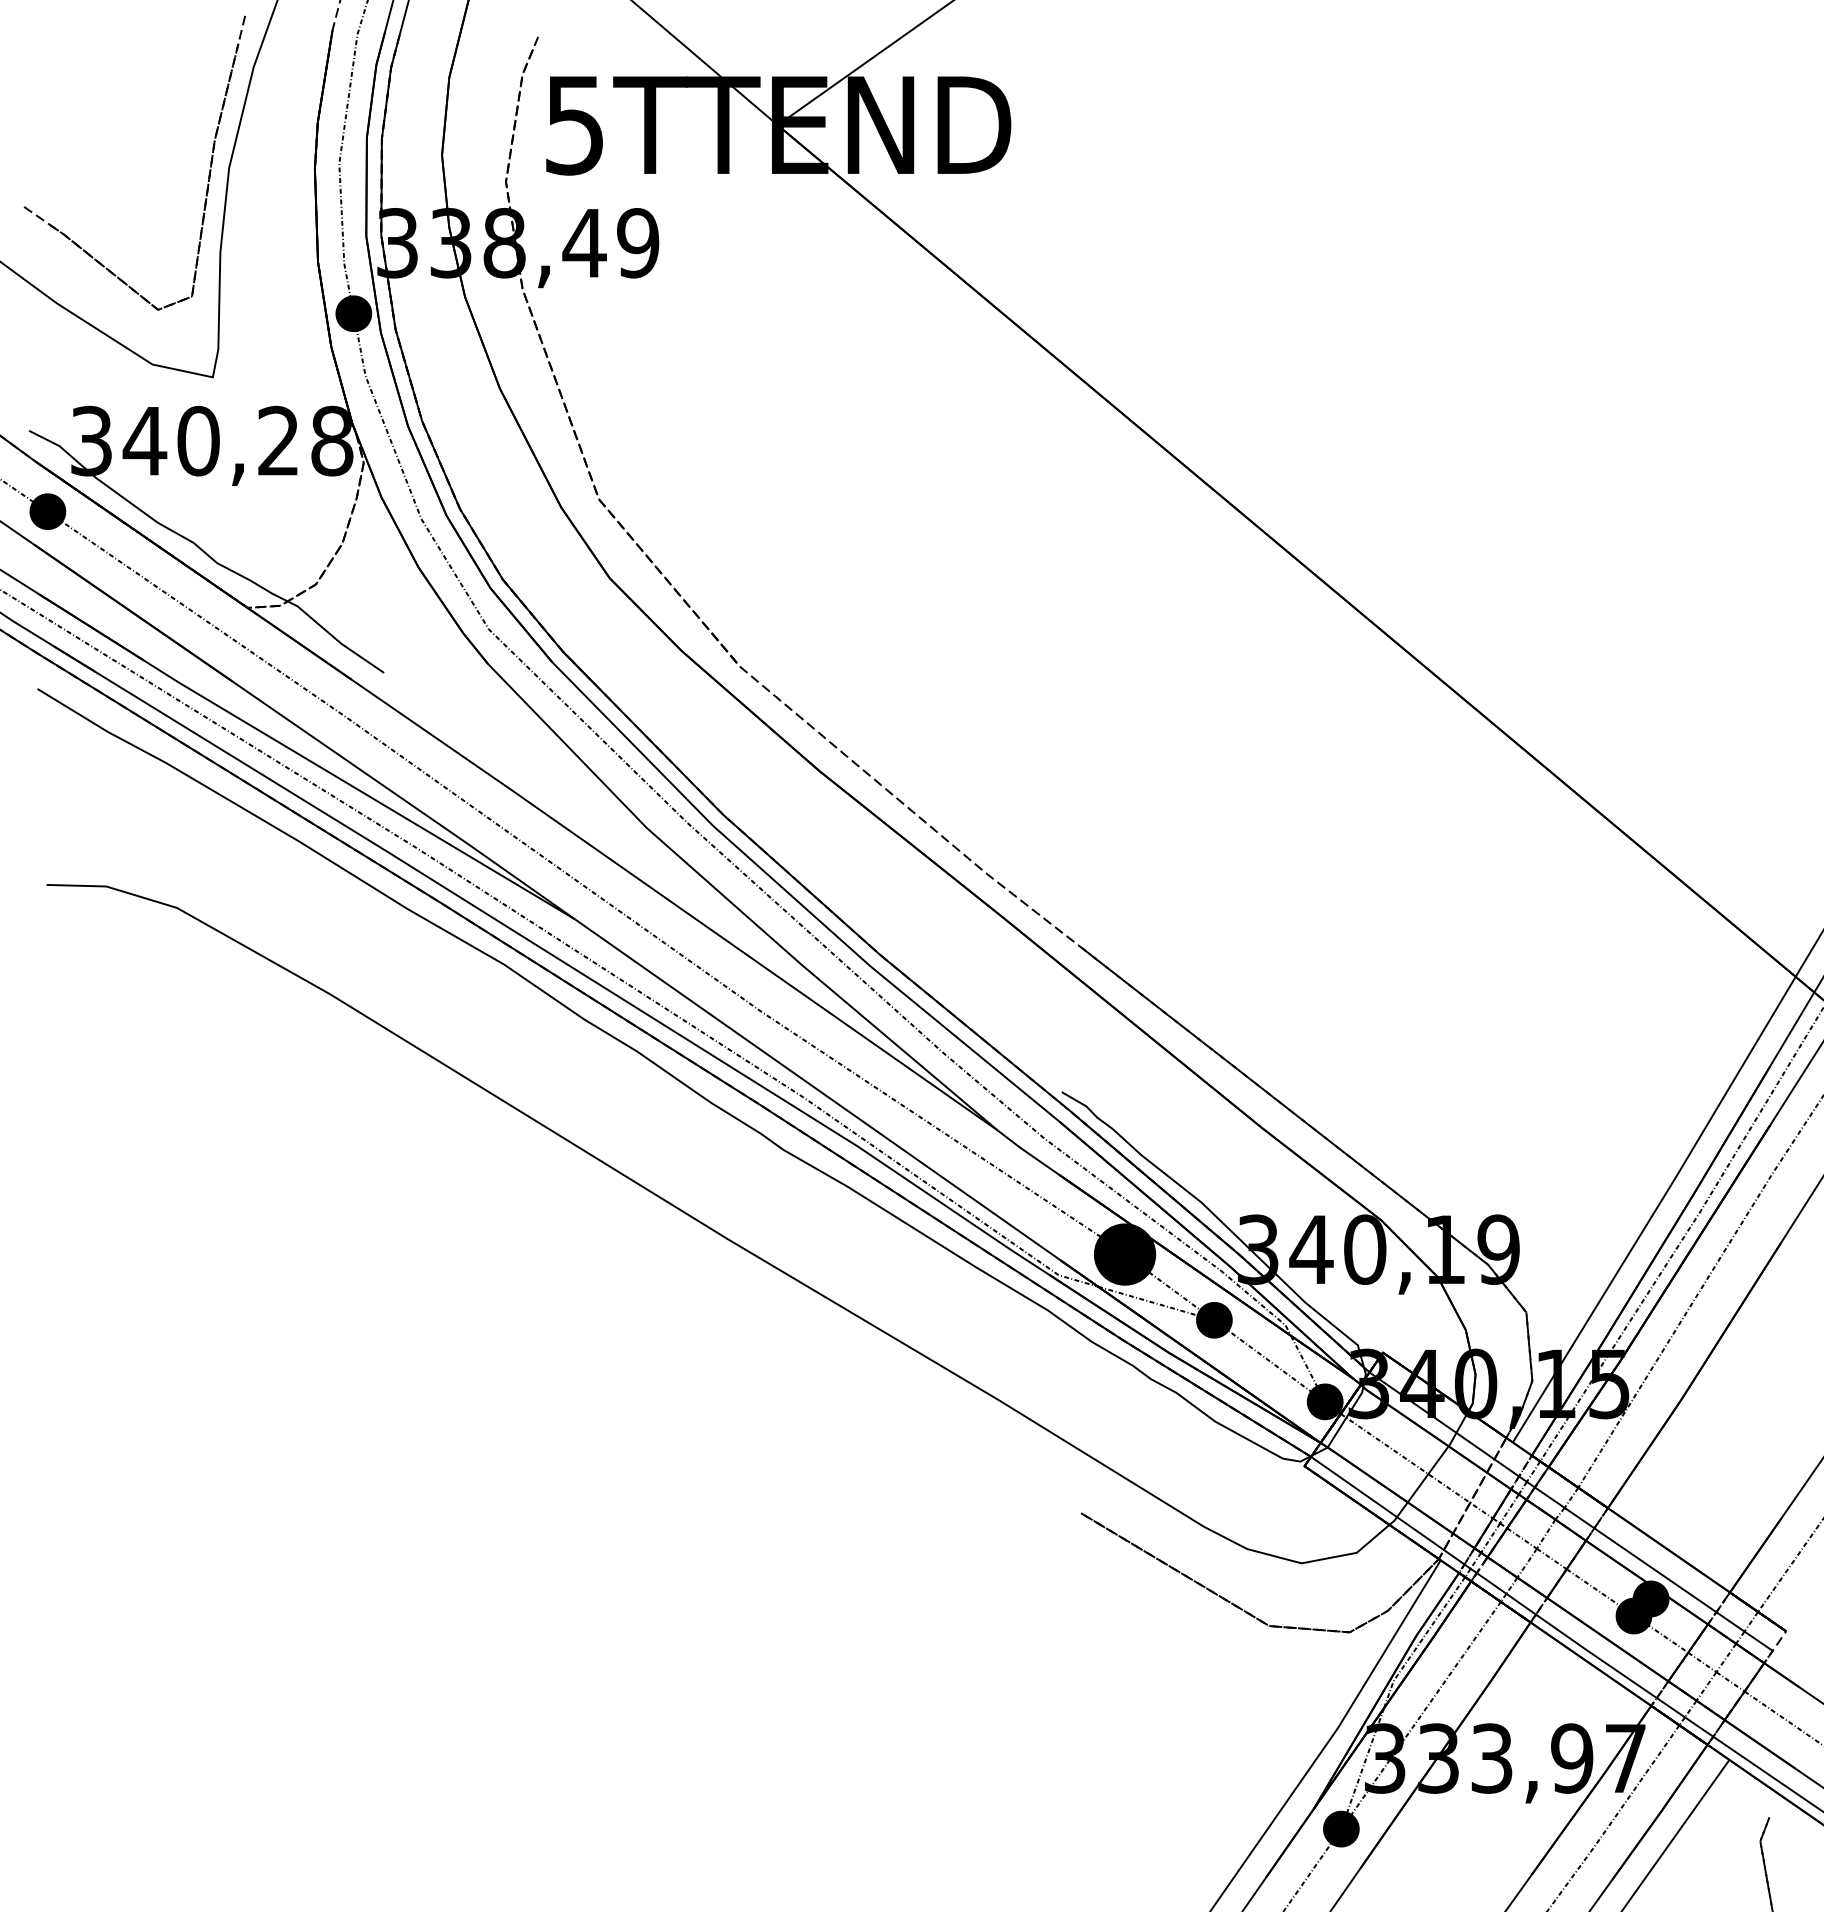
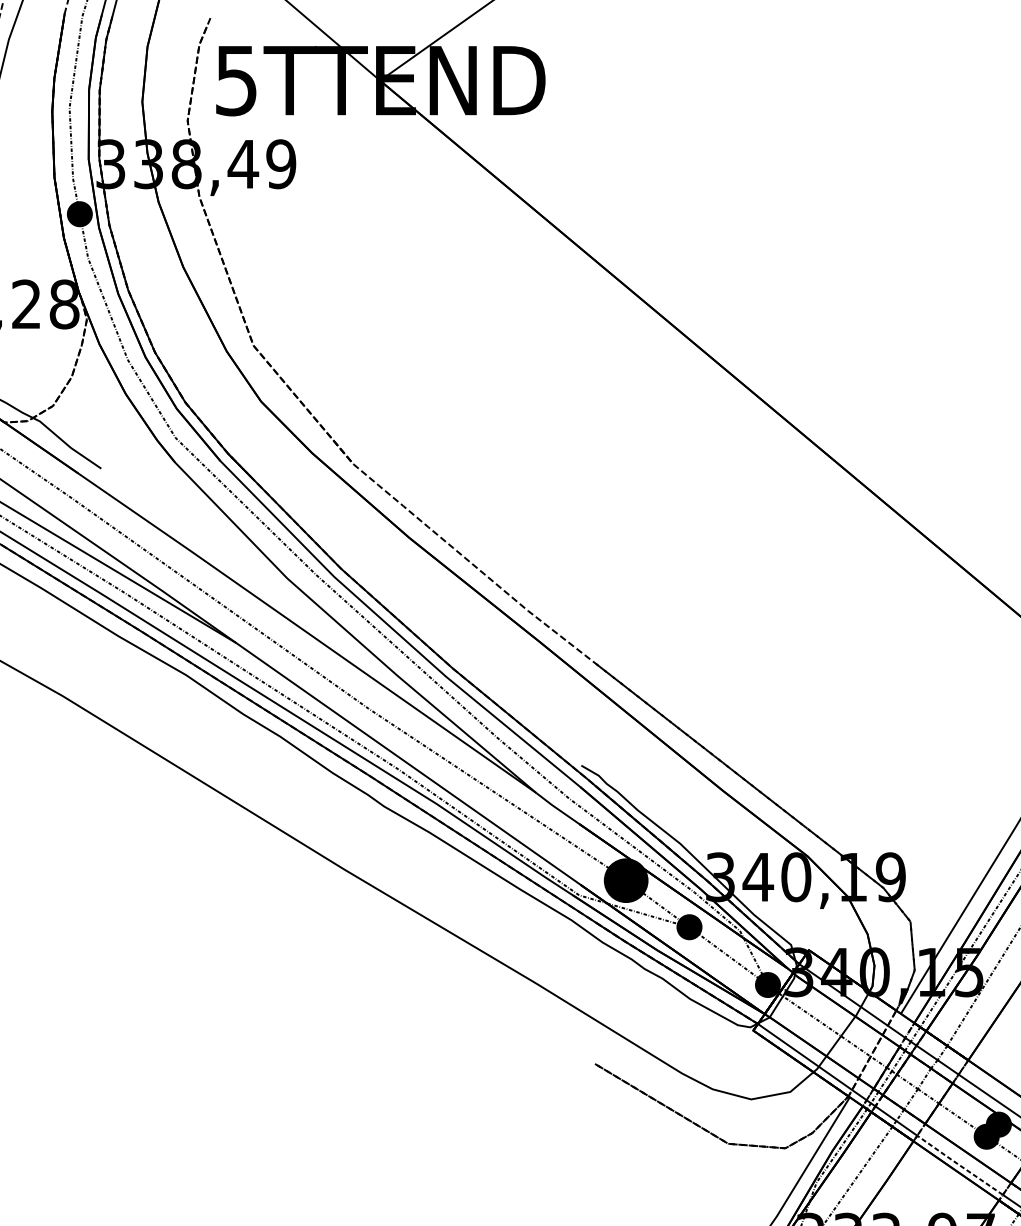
line: (1595, 1656) -> (959, 1165), solid -> dashed

